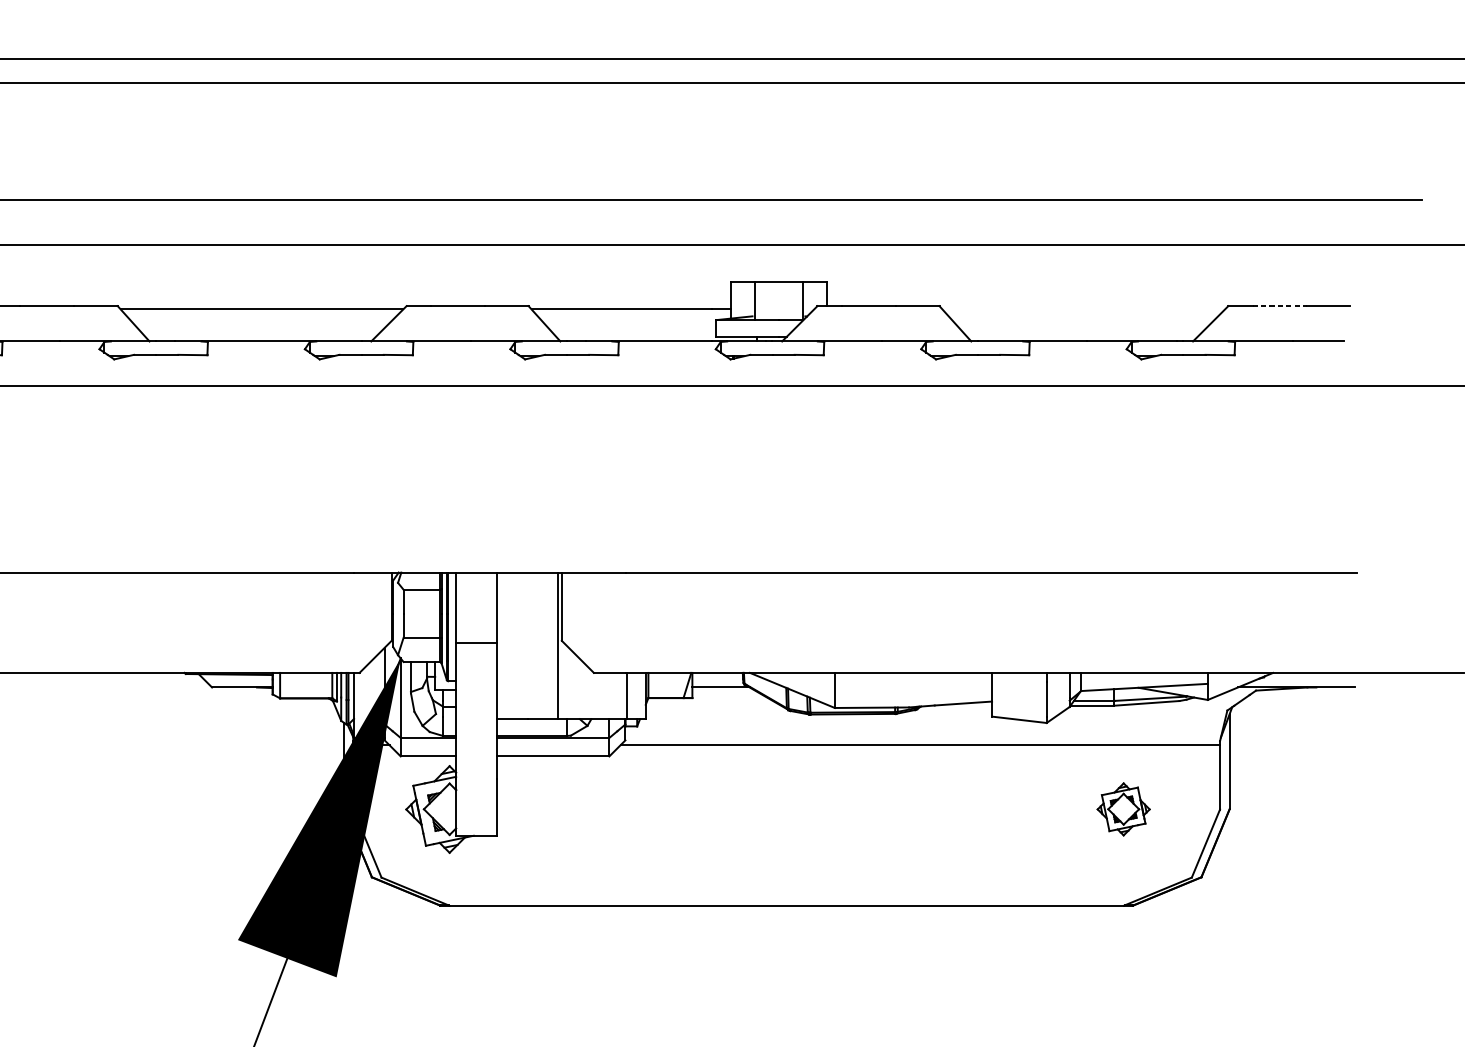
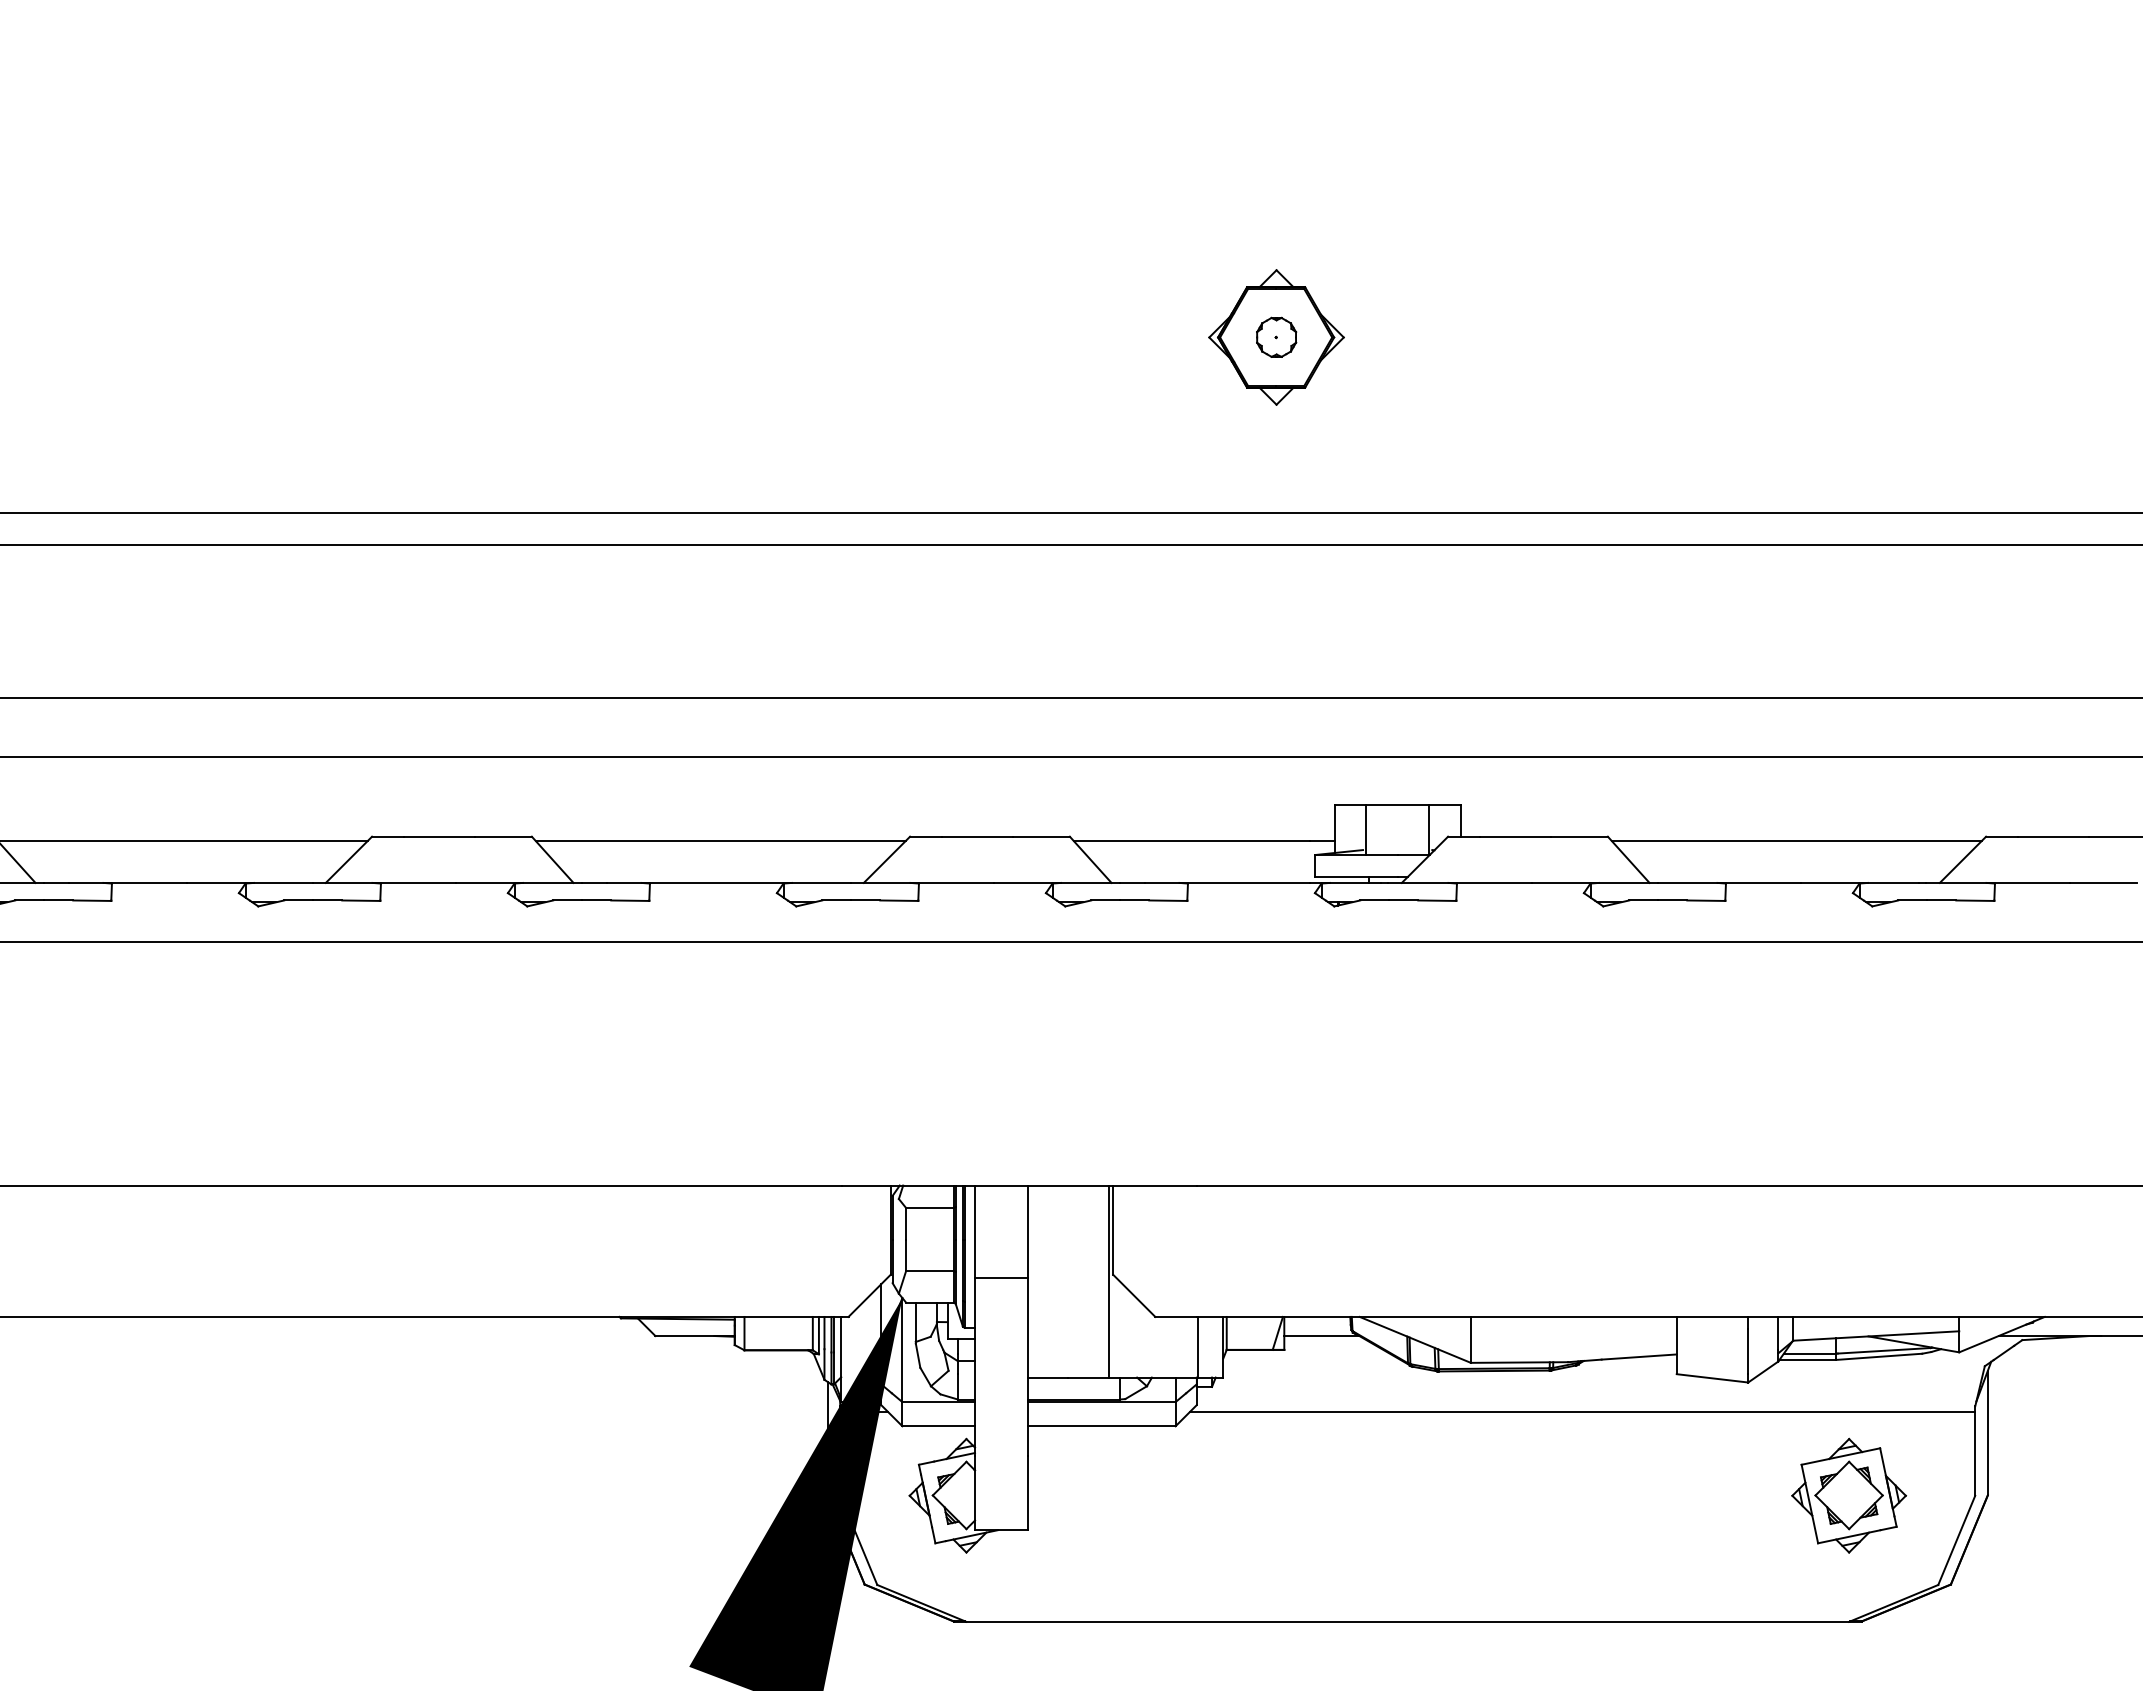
line: (1279, 306) -> (2053, 836), dashed -> solid
line: (1083, 309) -> (1796, 840), added
part: (1123, 809) -> (1848, 1495), size x1.67

